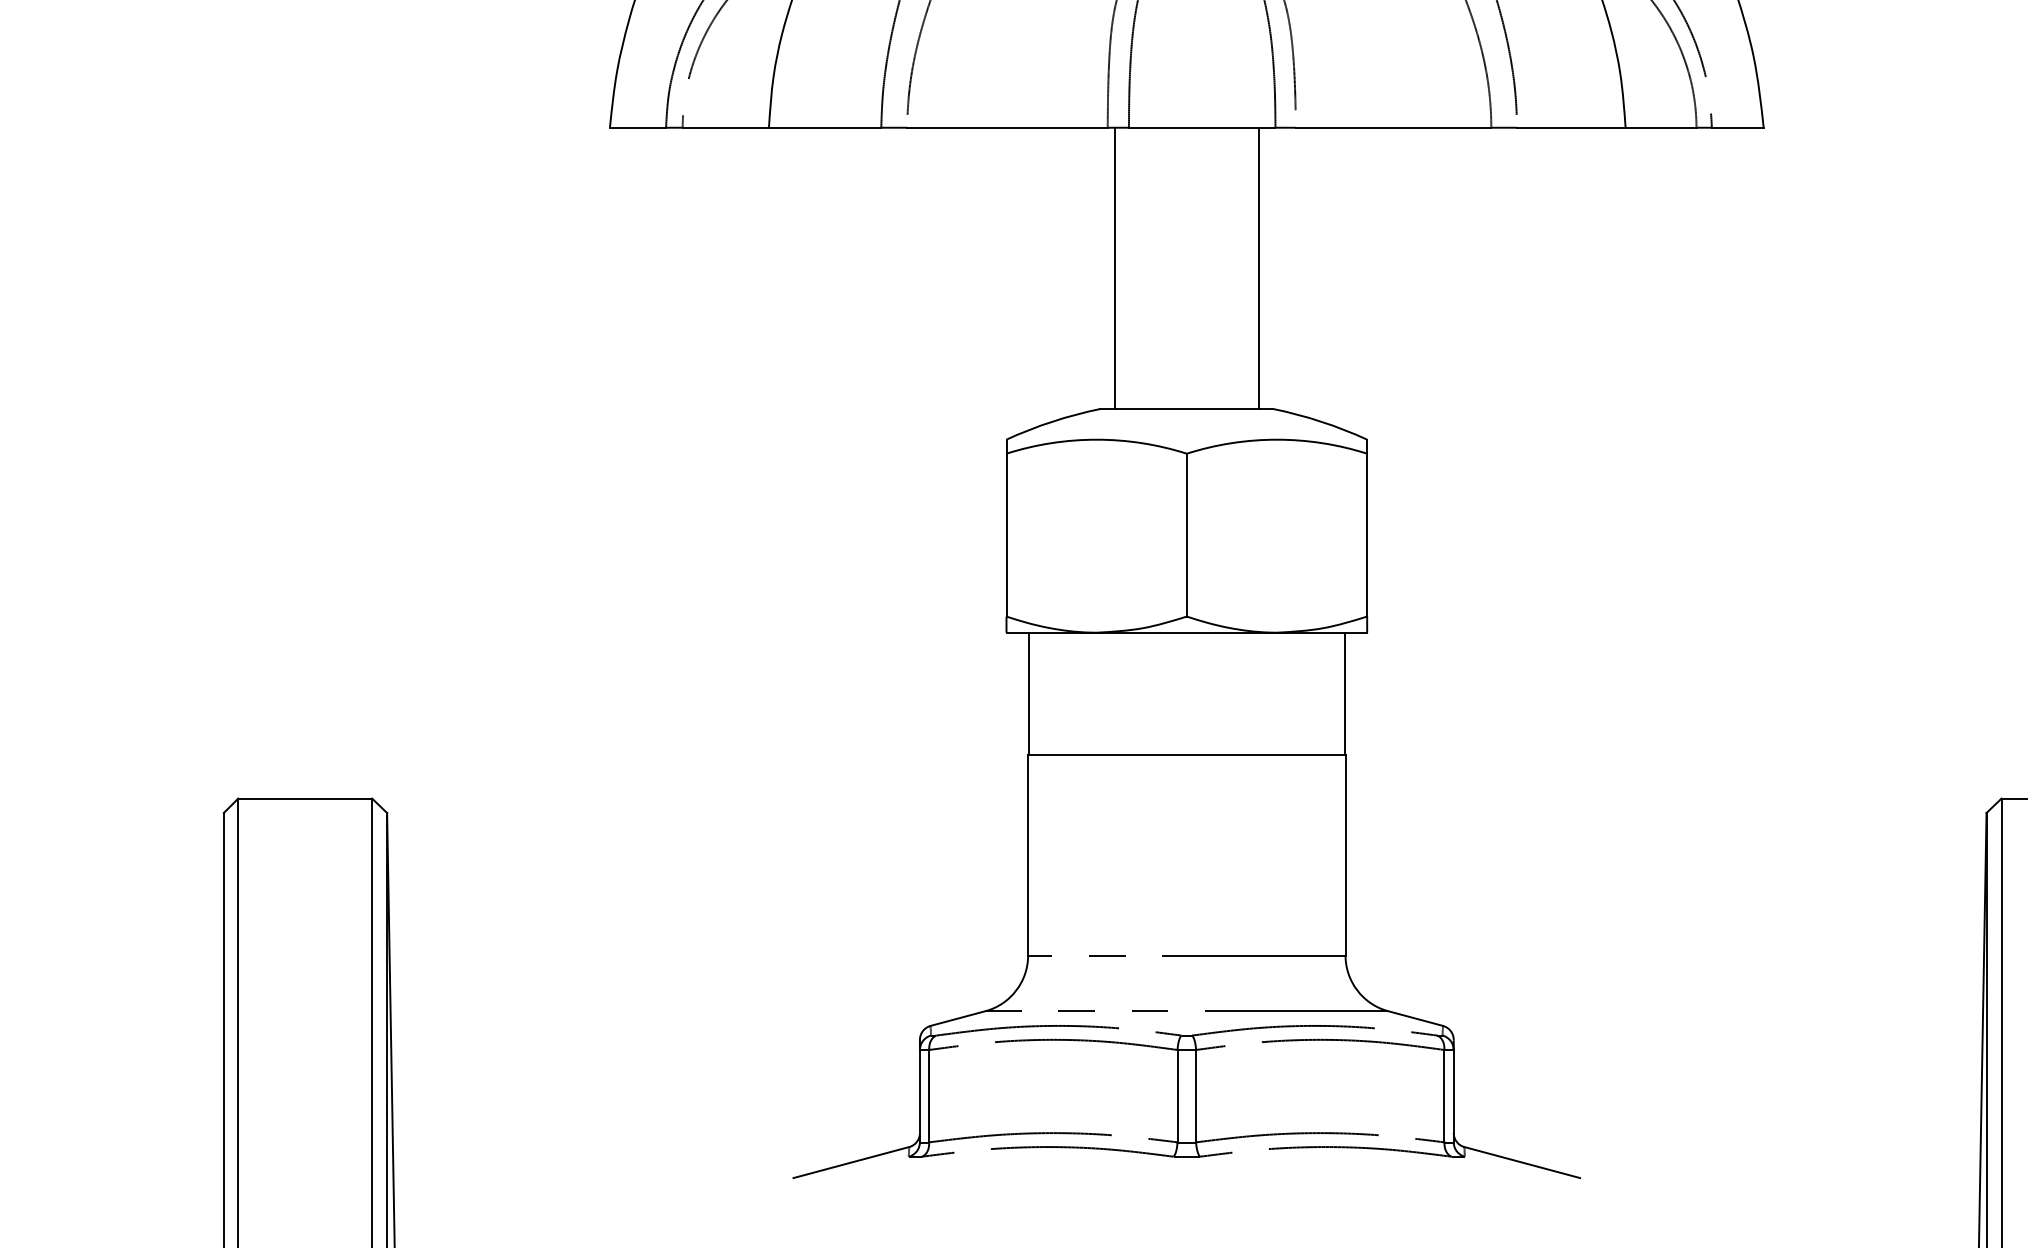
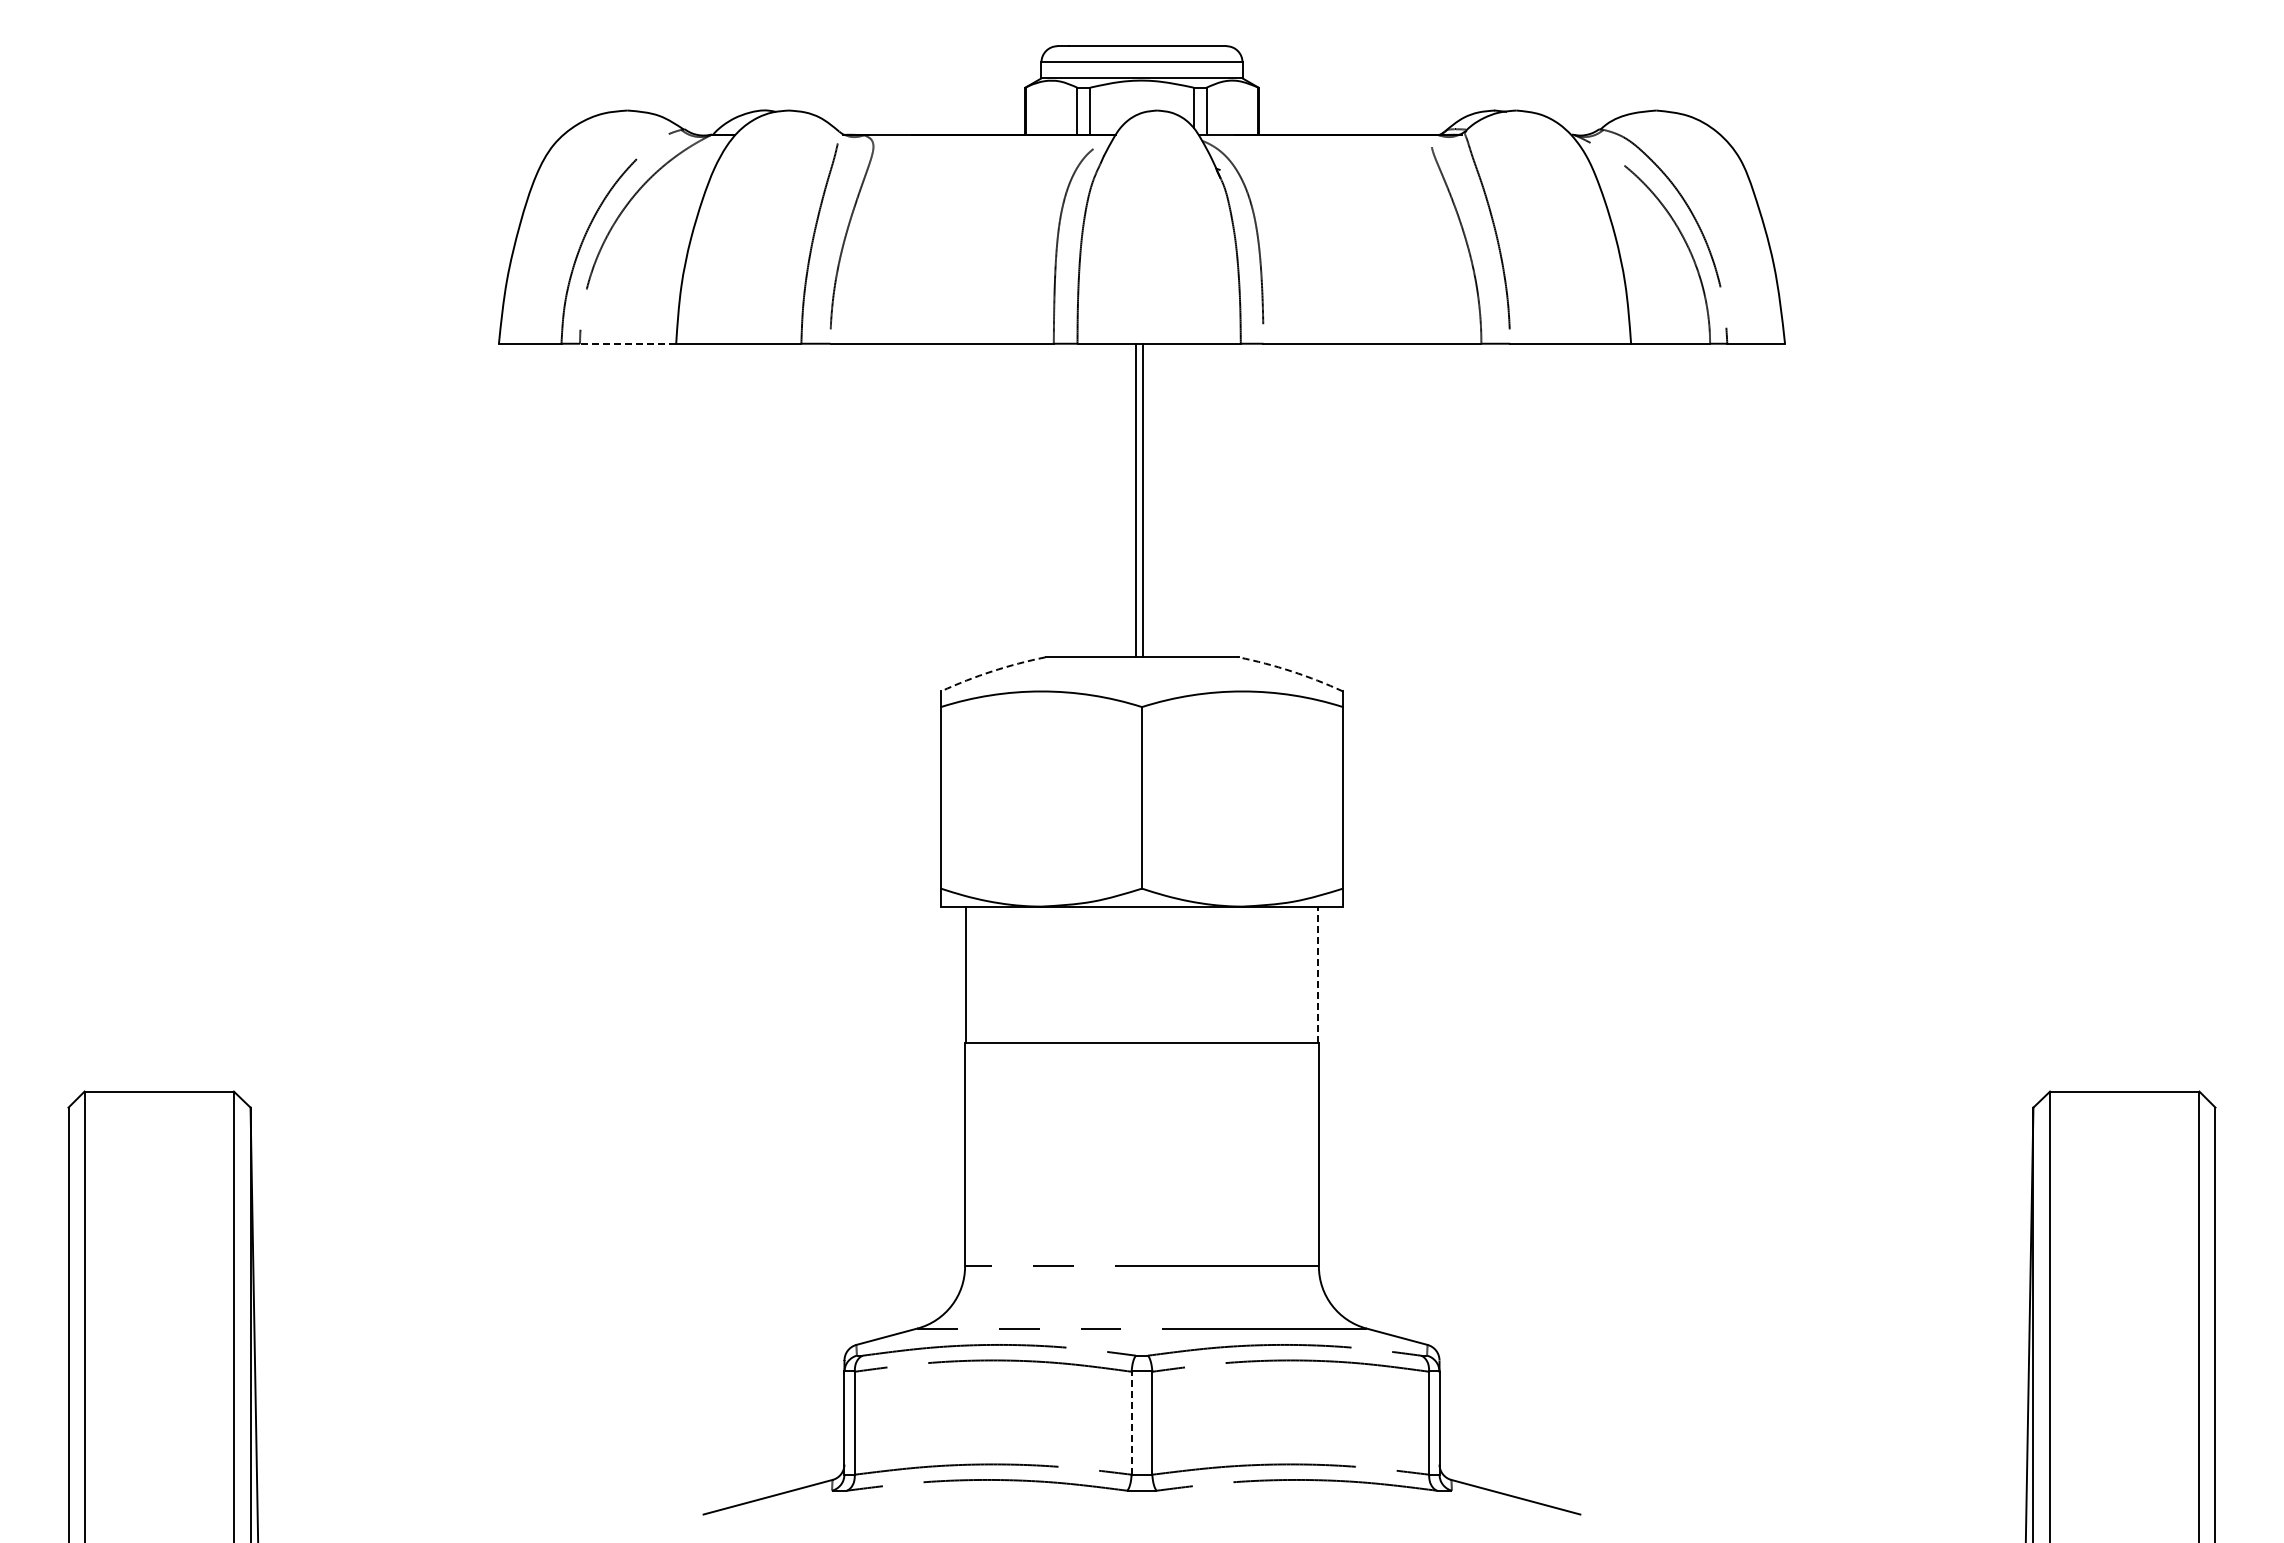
line: (725, 127) -> (627, 343), solid -> dashed
line: (1114, 268) -> (1135, 500), moved
line: (1259, 268) -> (1143, 500), moved
arc: (1052, 421) -> (992, 671), solid -> dashed
arc: (1320, 421) -> (1291, 671), solid -> dashed
line: (1345, 693) -> (1318, 974), solid -> dashed
line: (1177, 1095) -> (1131, 1422), solid -> dashed

